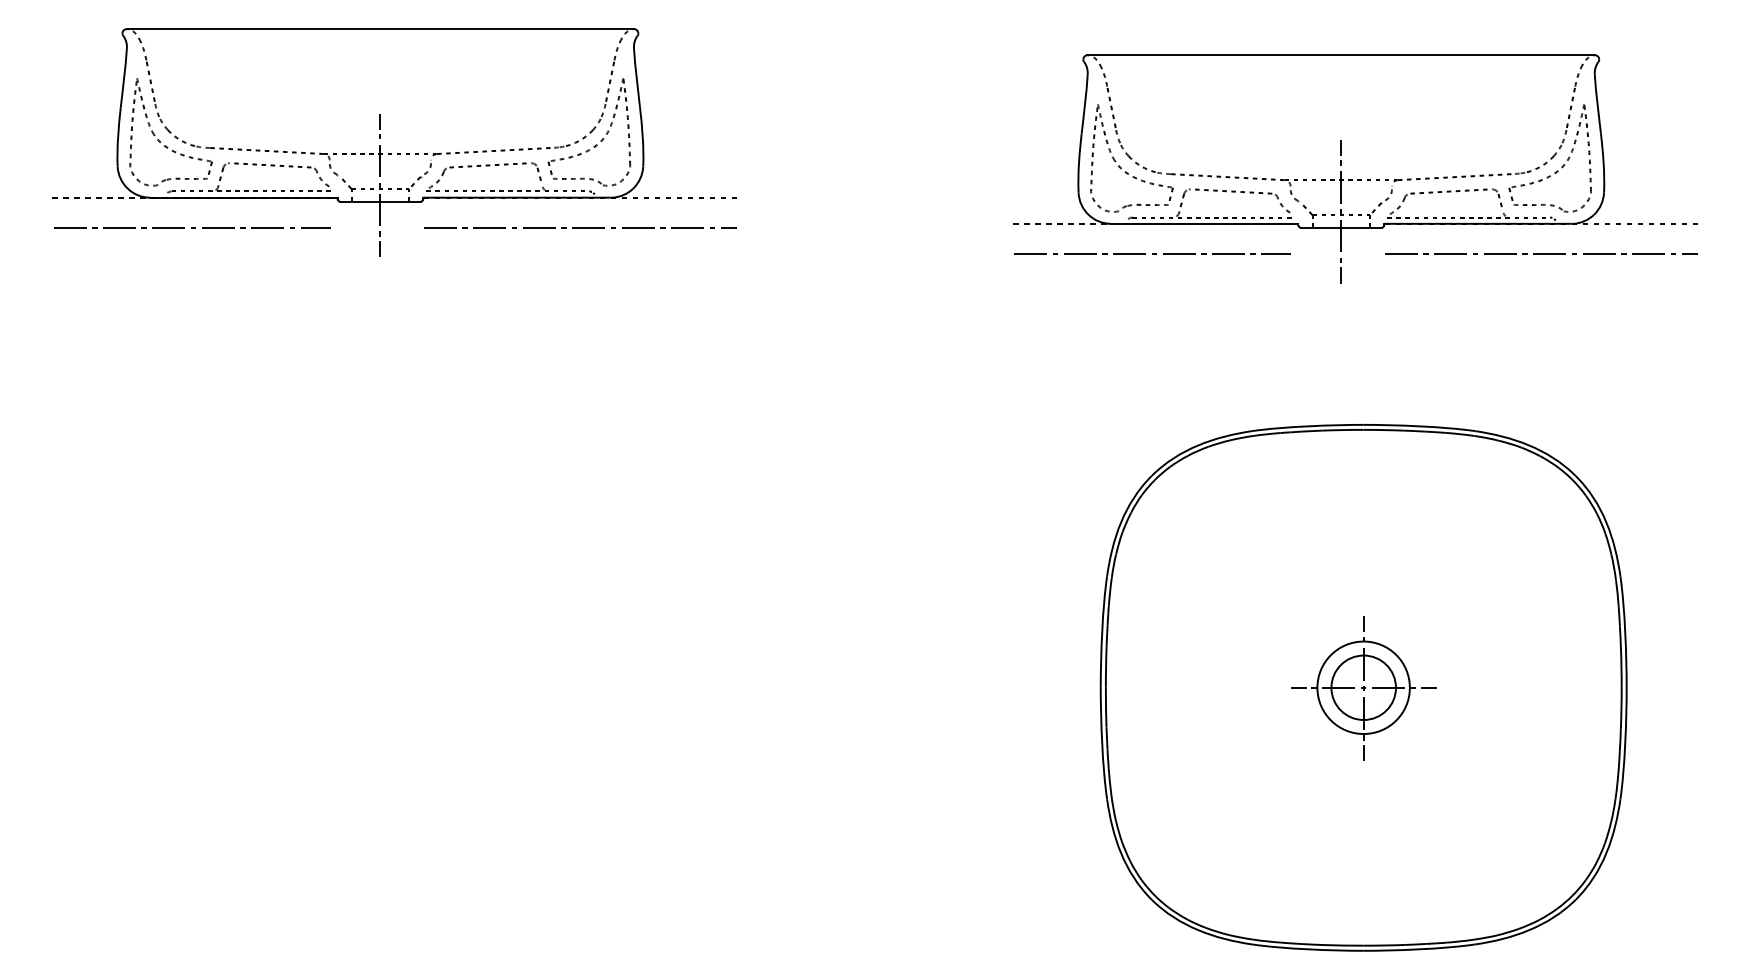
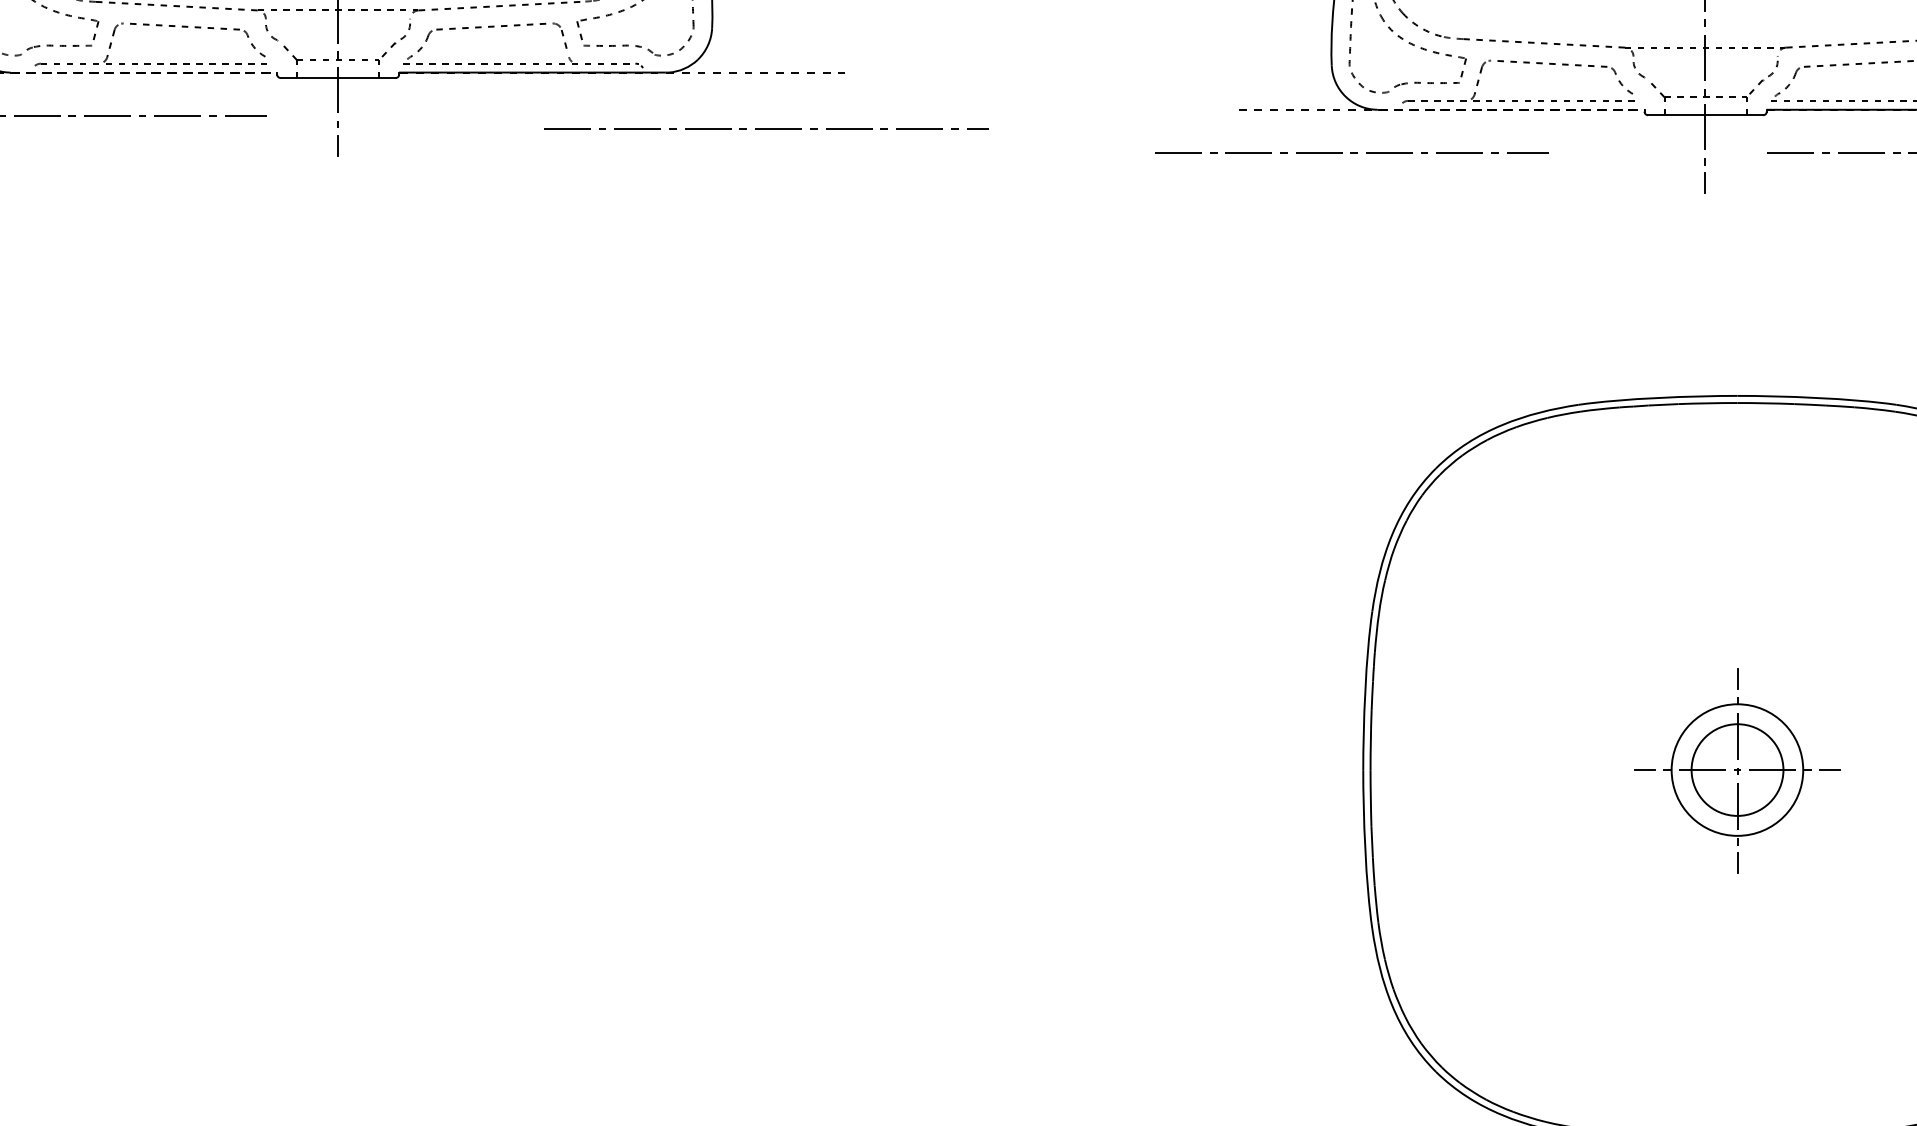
line: (243, 197) -> (143, 72), solid -> dashed
line: (1204, 223) -> (1510, 109), solid -> dashed
line: (580, 227) -> (766, 127), moved
line: (1152, 253) -> (1351, 152), moved

